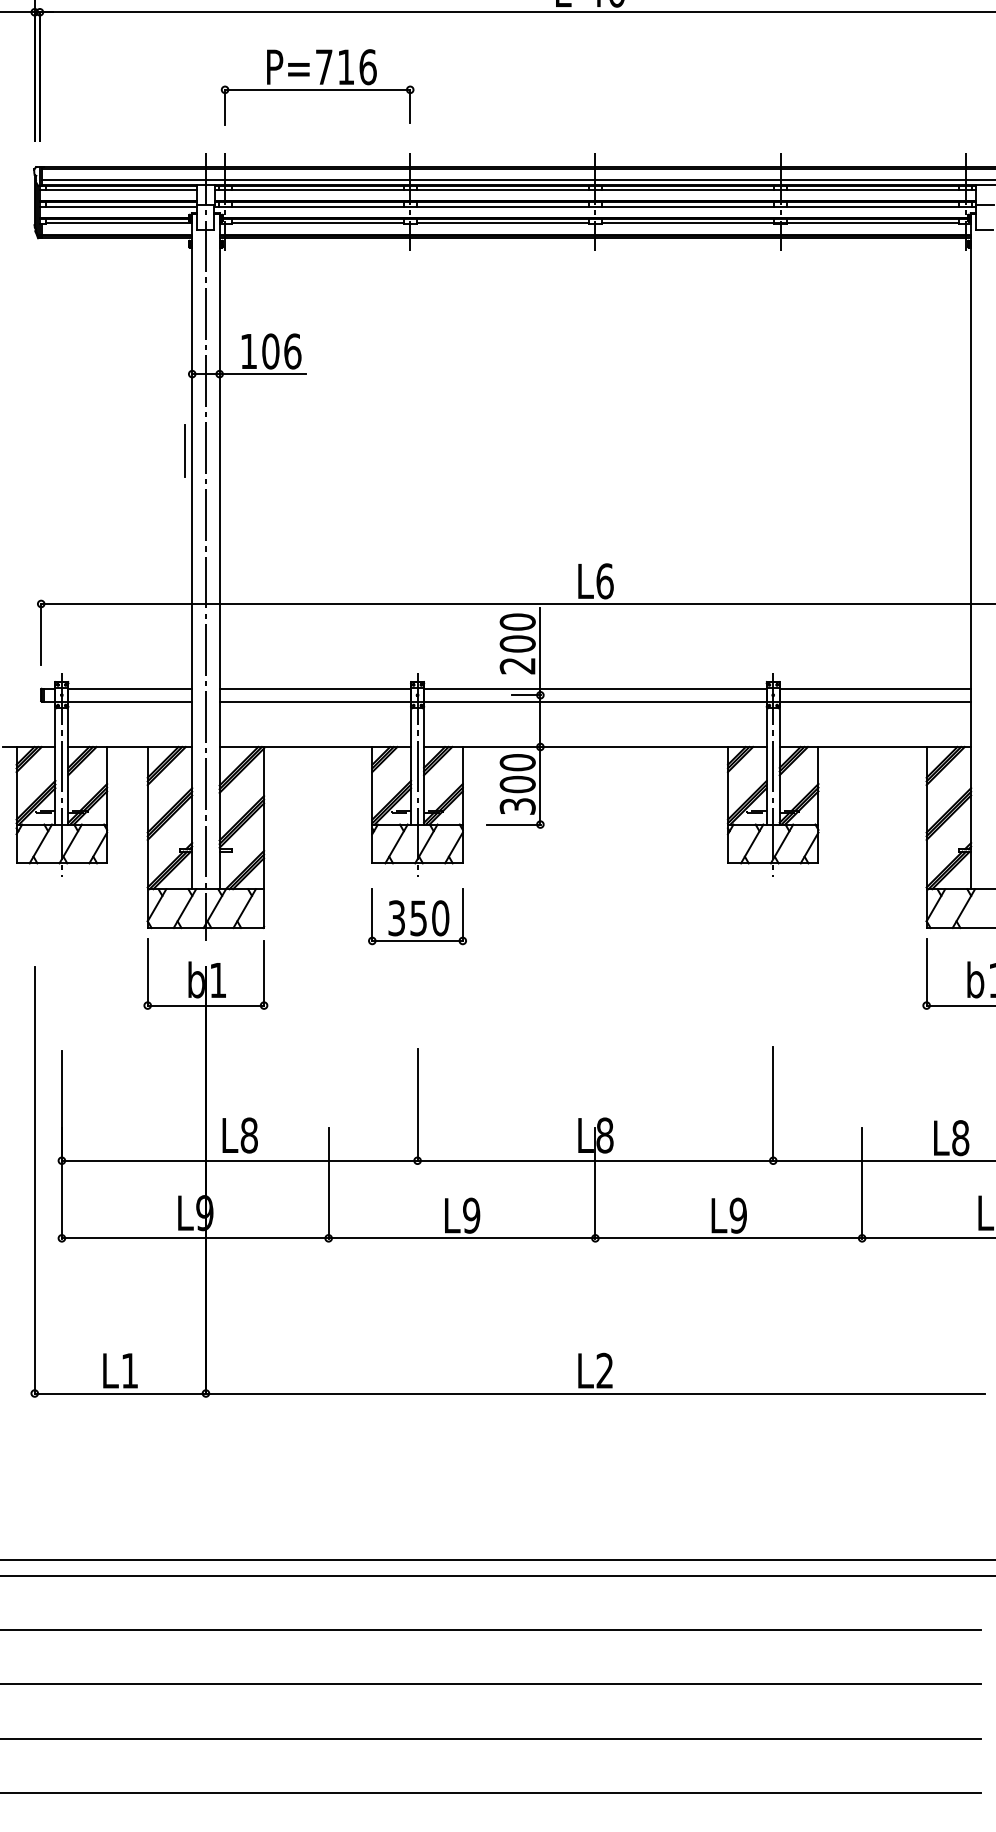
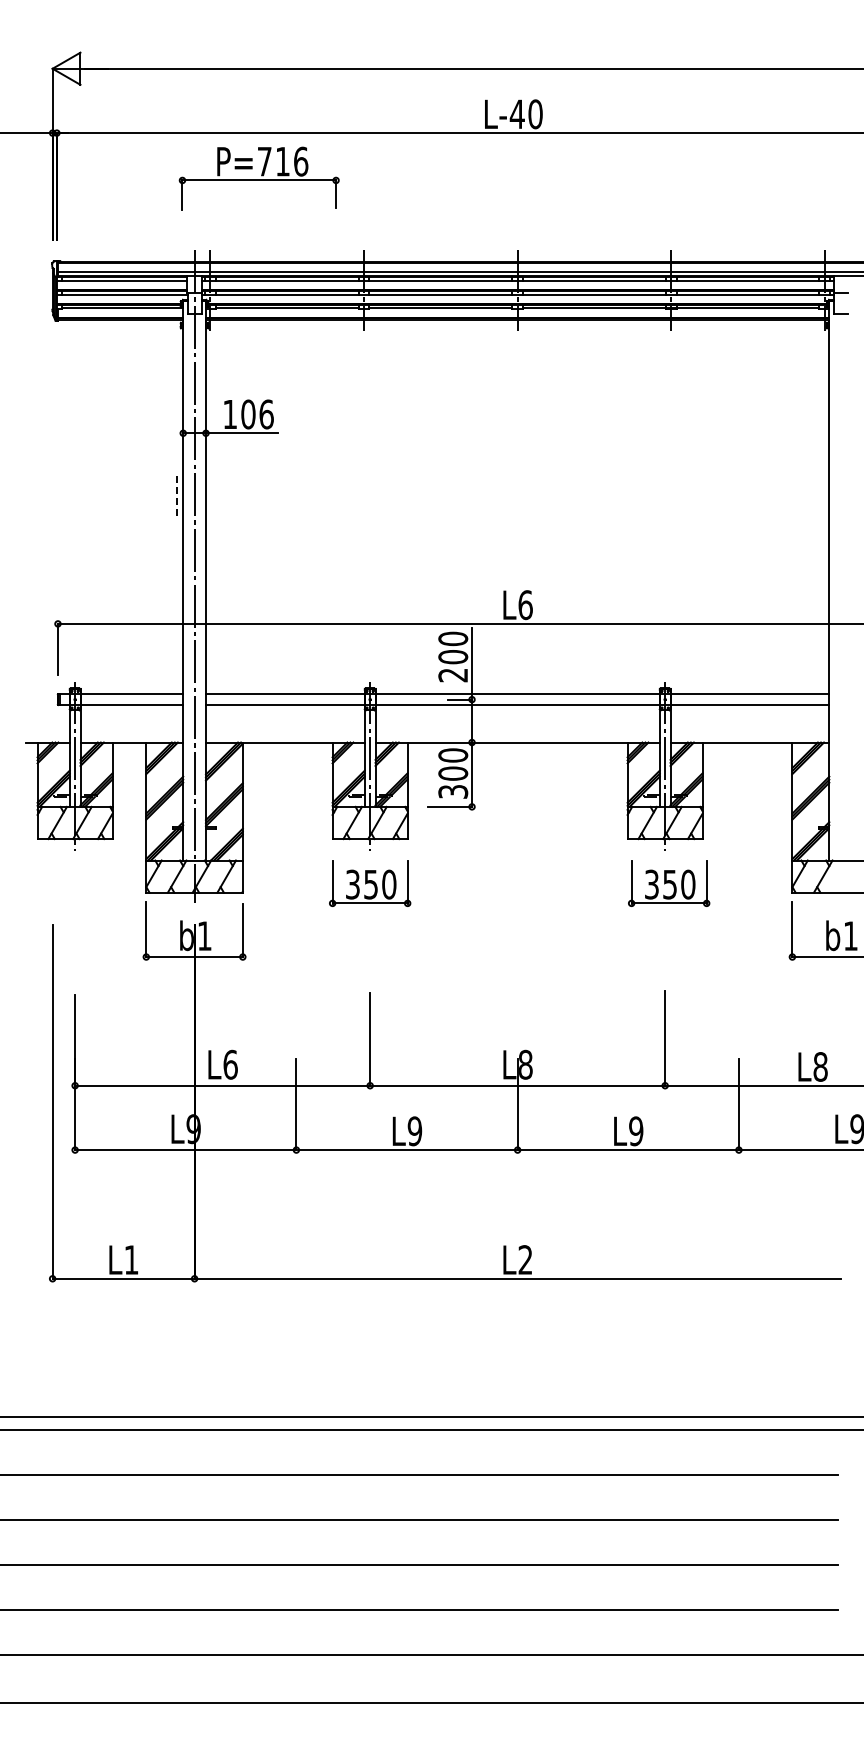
part: (316, 87) -> (258, 178), moved
line: (185, 451) -> (177, 497), solid -> dashed
part: (778, 916) -> (669, 883), added
text: (249, 1135) -> (230, 1064), L8 -> L6

